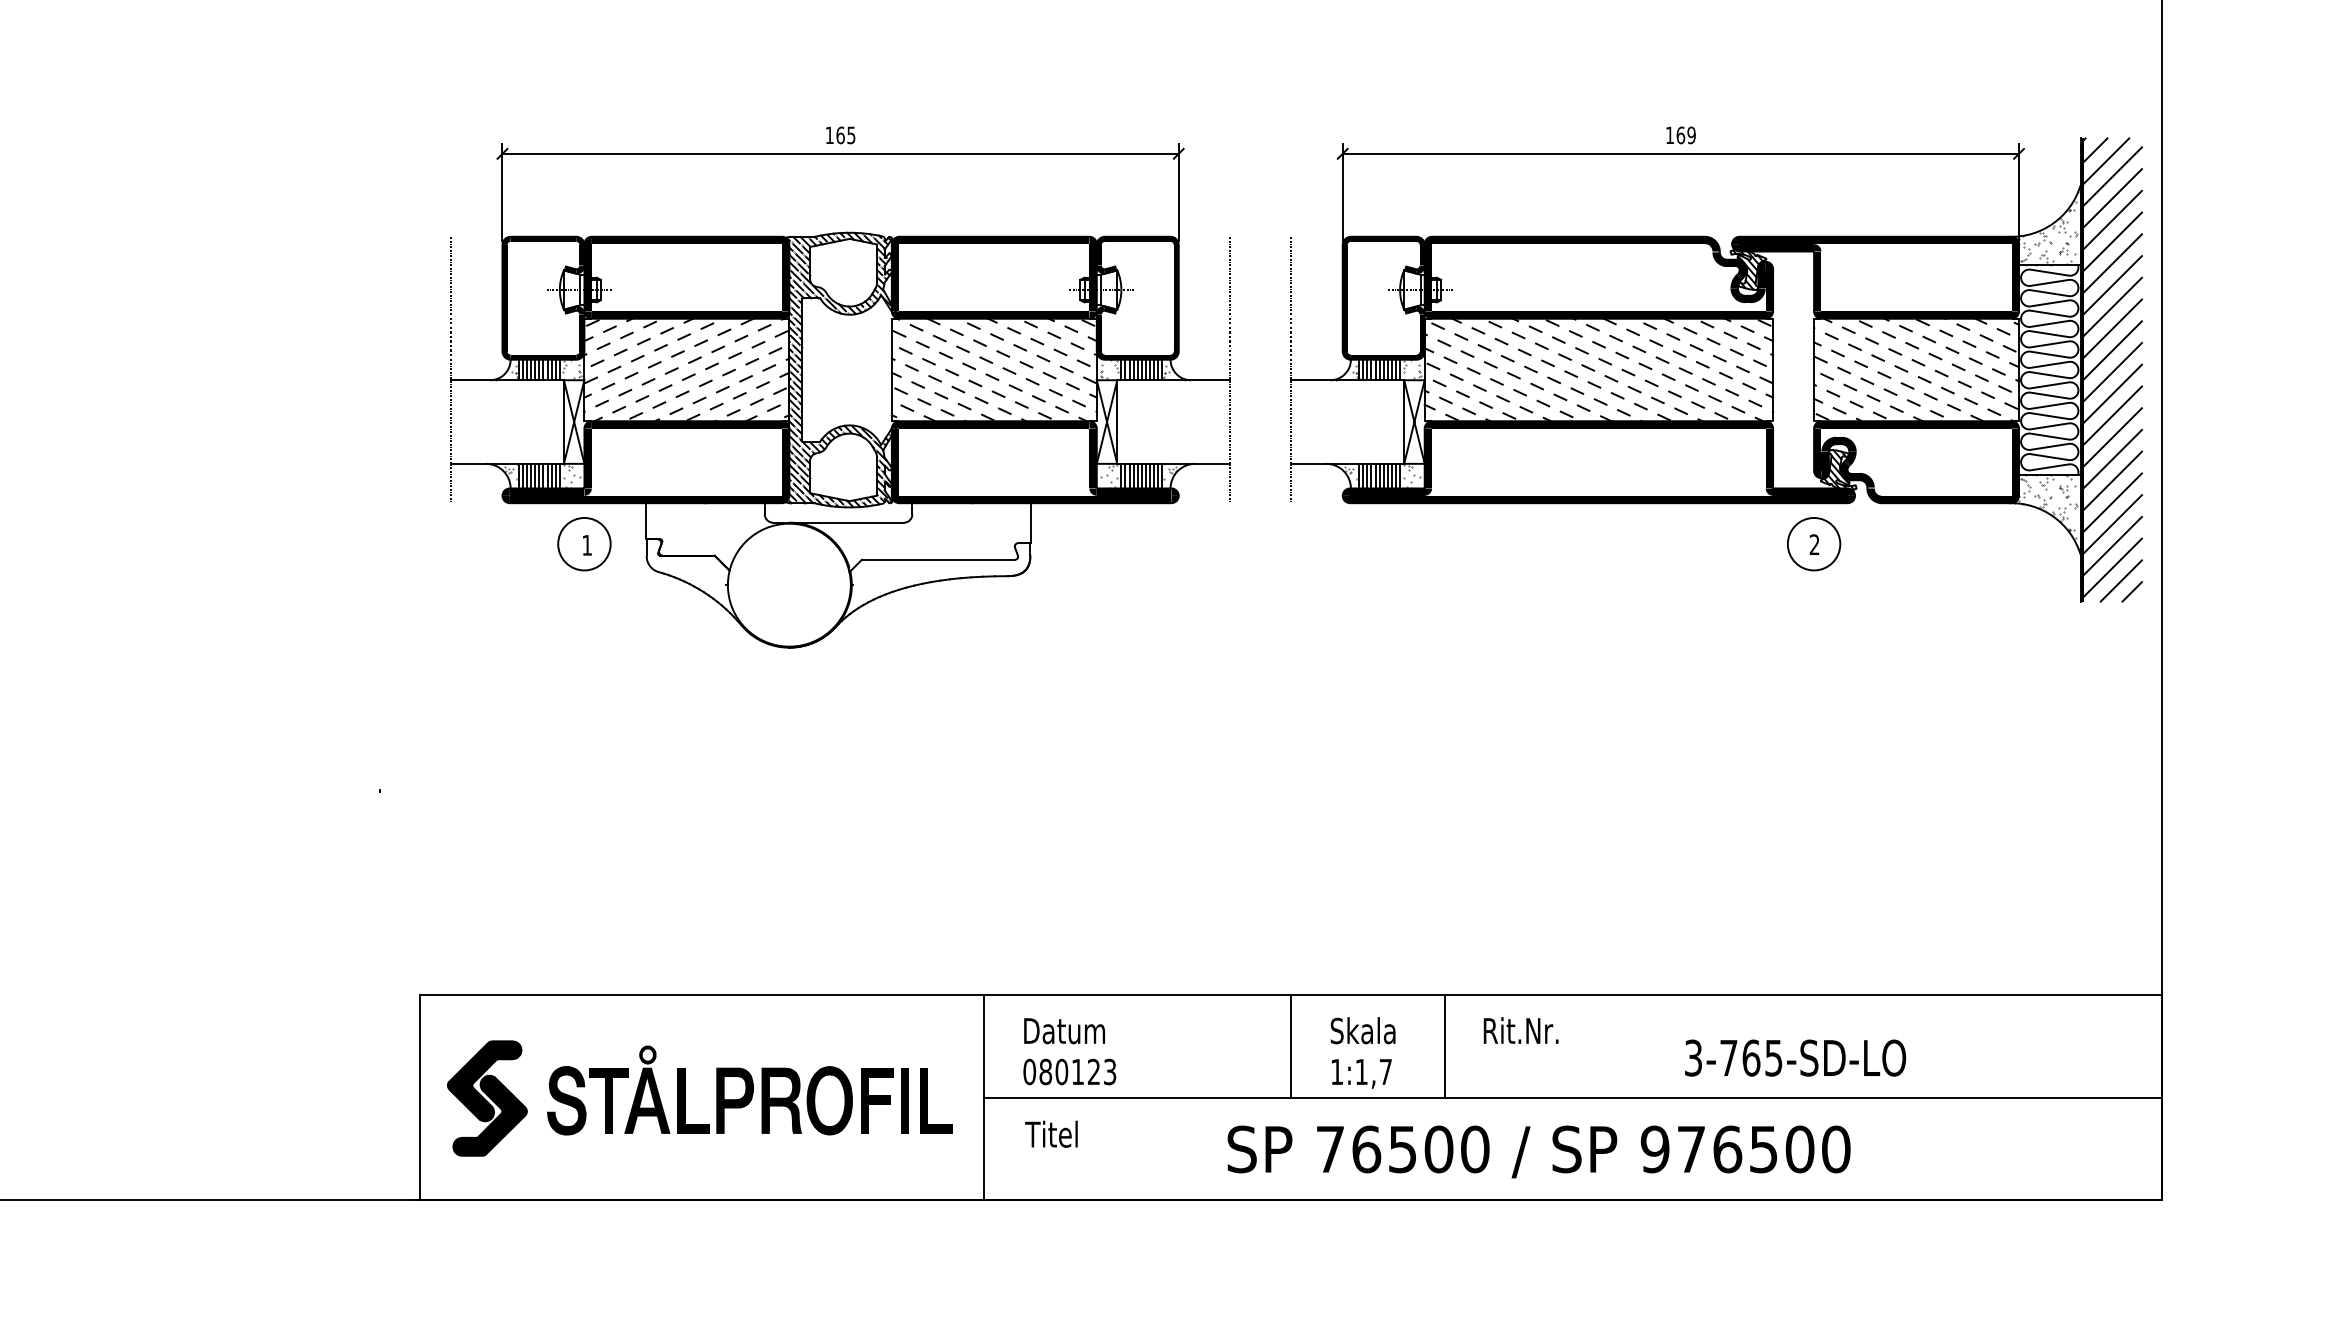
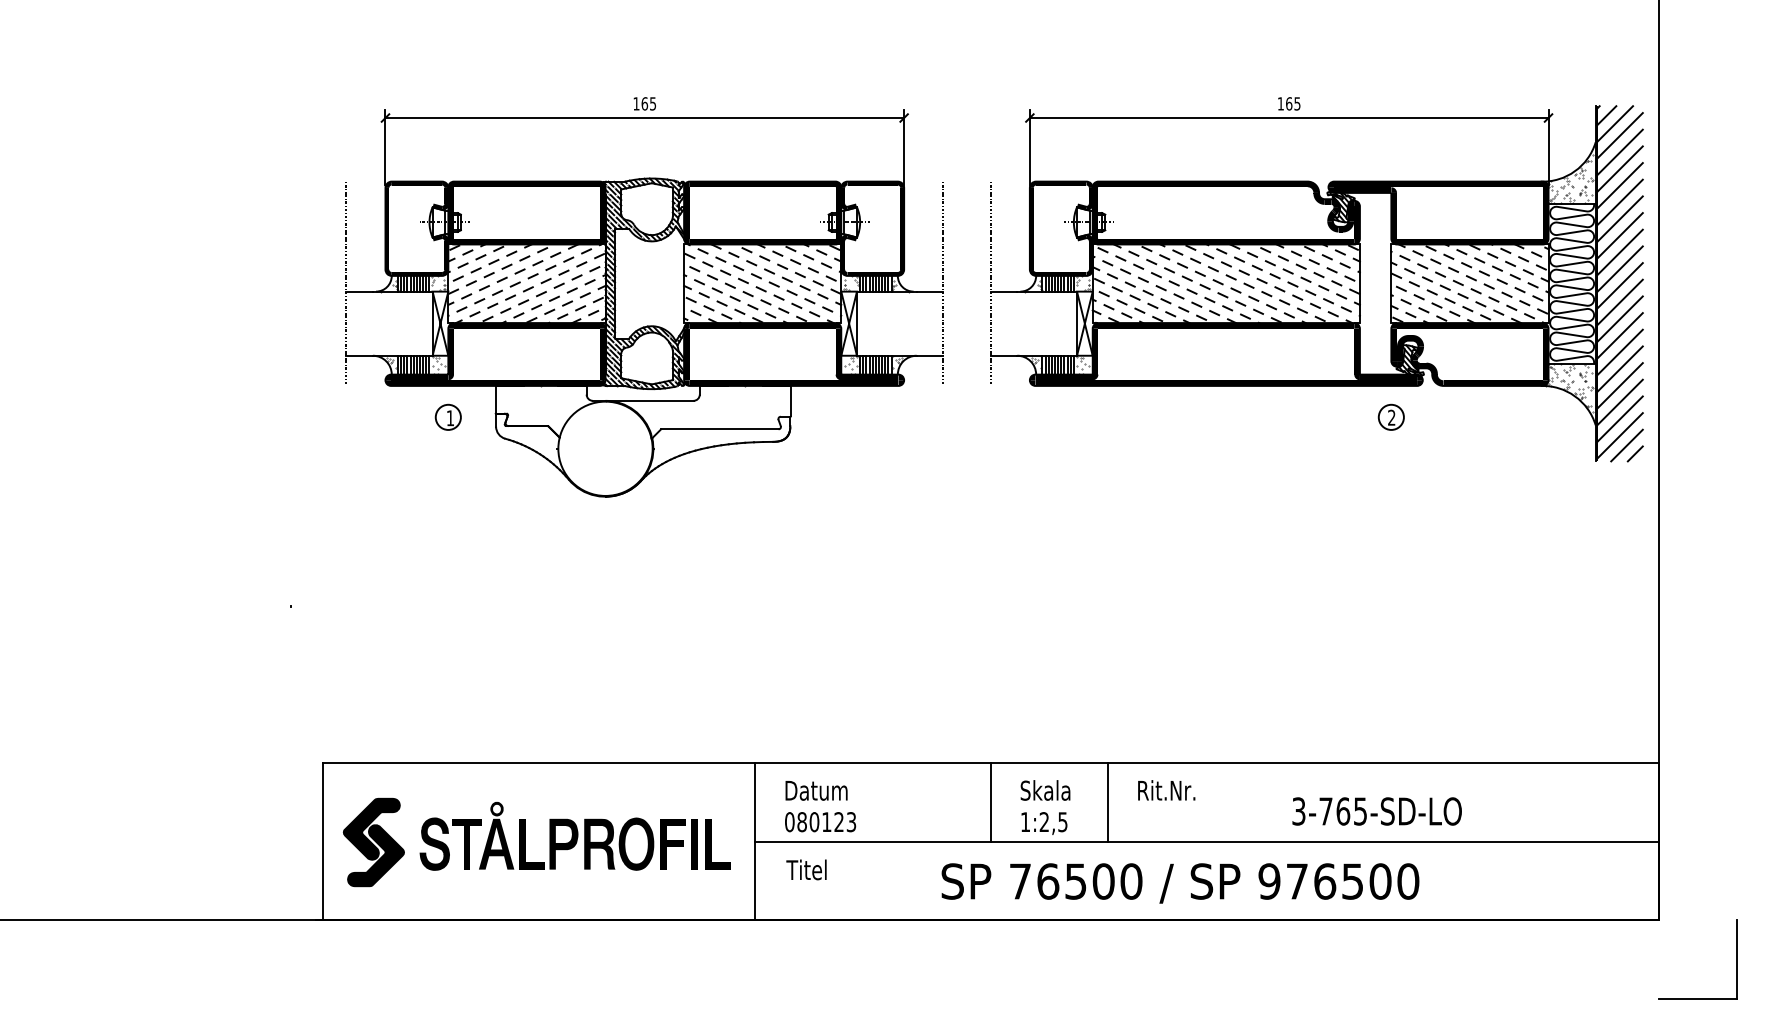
text: (1691, 134) -> (1297, 103), 169 -> 165
circle: (584, 543) -> (448, 416), size x0.62
circle: (1813, 543) -> (1390, 416), size x0.62
text: (1373, 1071) -> (1053, 821), 1:1,7 -> 1:2,5
part: (2264, 1250) -> (1736, 959), added

